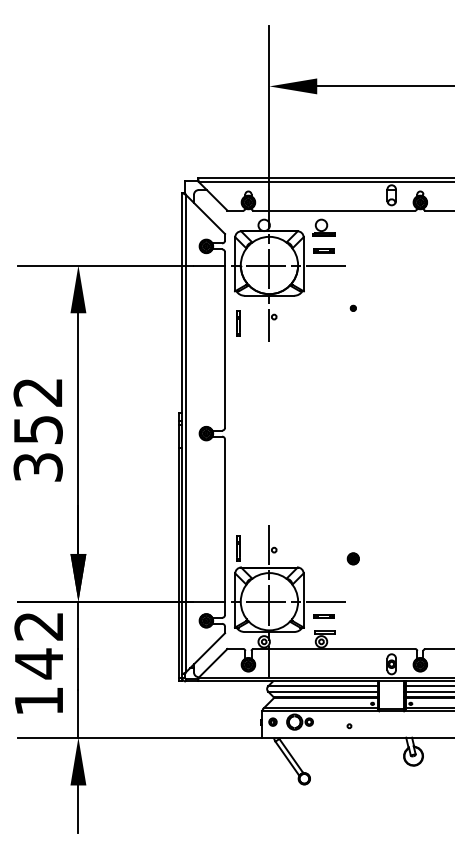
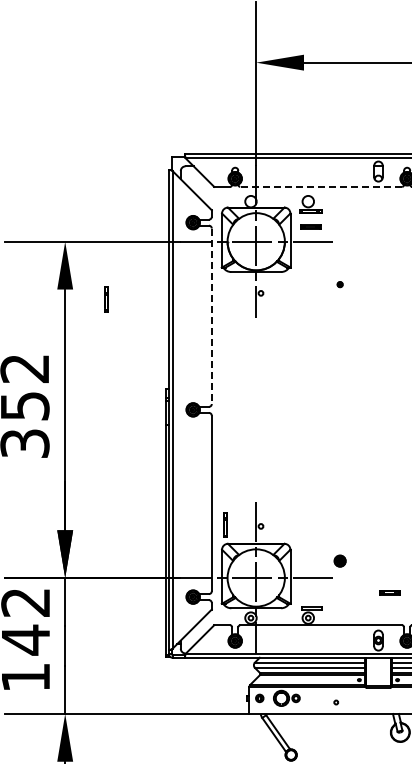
line: (334, 210) -> (321, 186), solid -> dashed
line: (237, 323) -> (105, 299), moved
line: (225, 340) -> (212, 316), solid -> dashed
part: (352, 558) -> (339, 560), moved
line: (323, 615) -> (389, 591), moved

